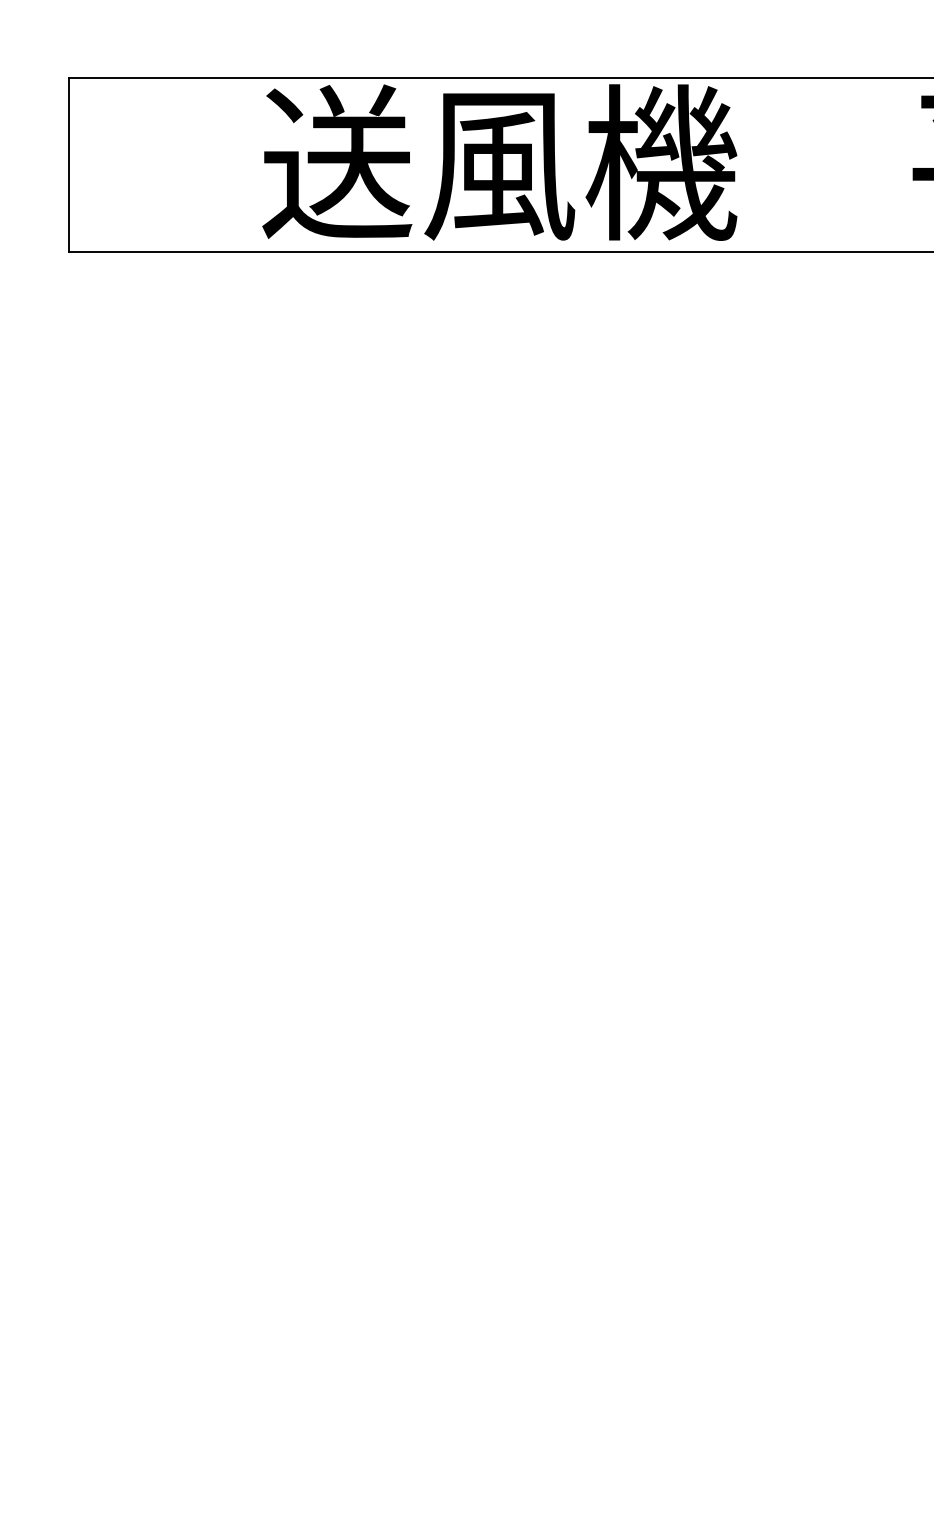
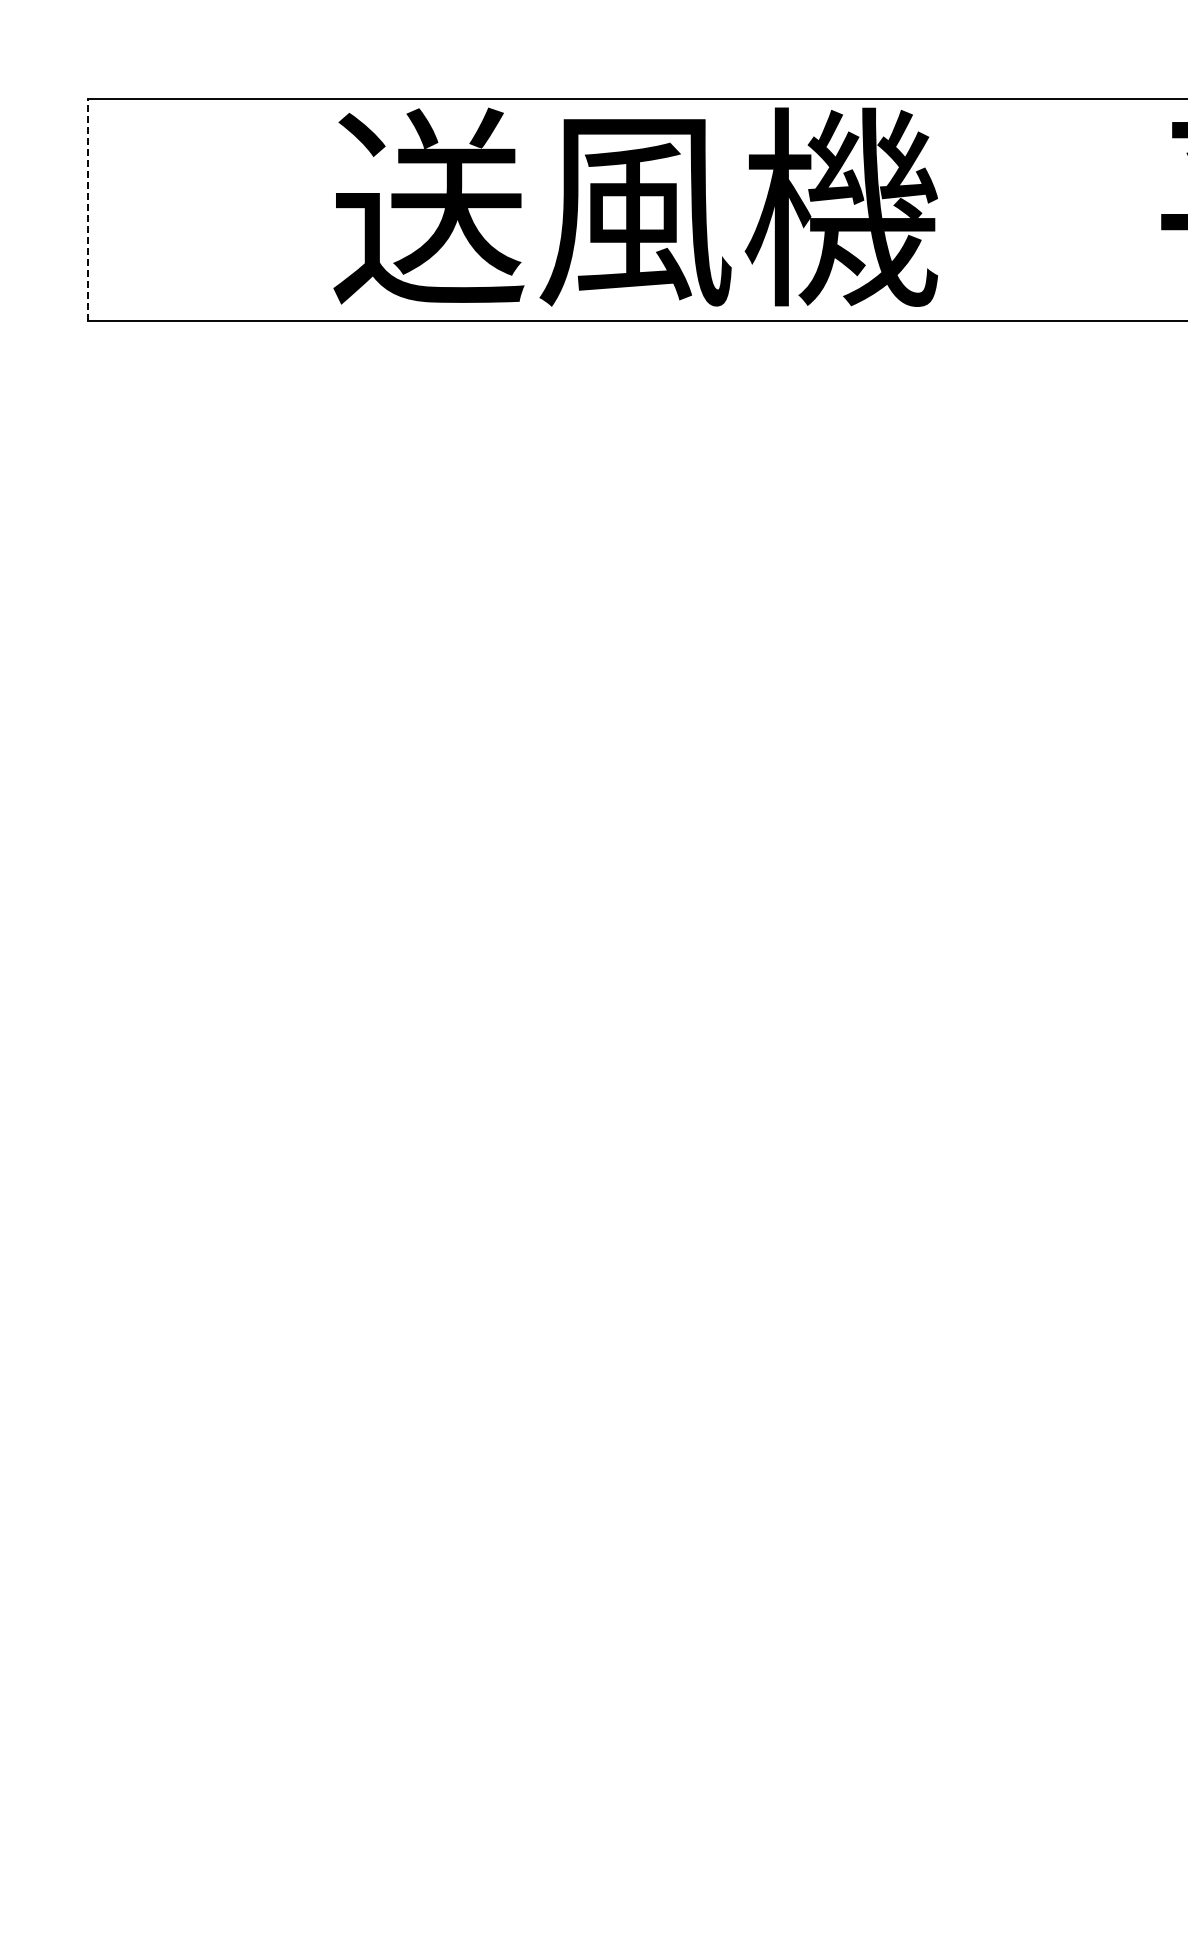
line: (68, 164) -> (87, 209), solid -> dashed

